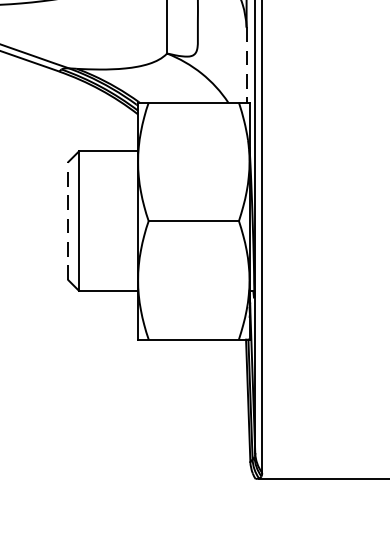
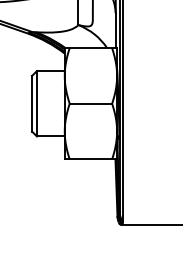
line: (246, 65) -> (115, 30), dashed -> solid
line: (69, 220) -> (32, 103), dashed -> solid

